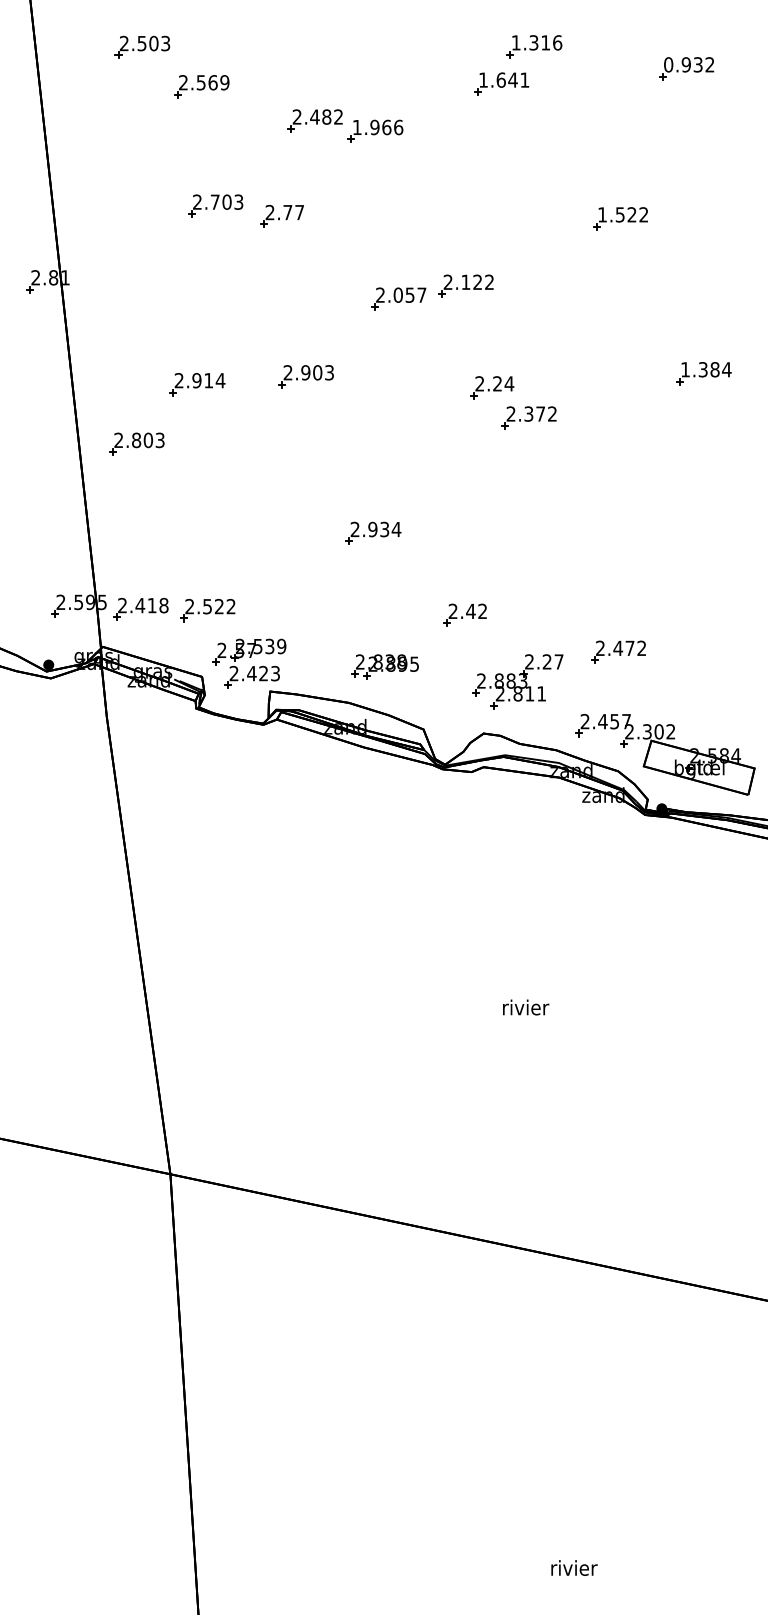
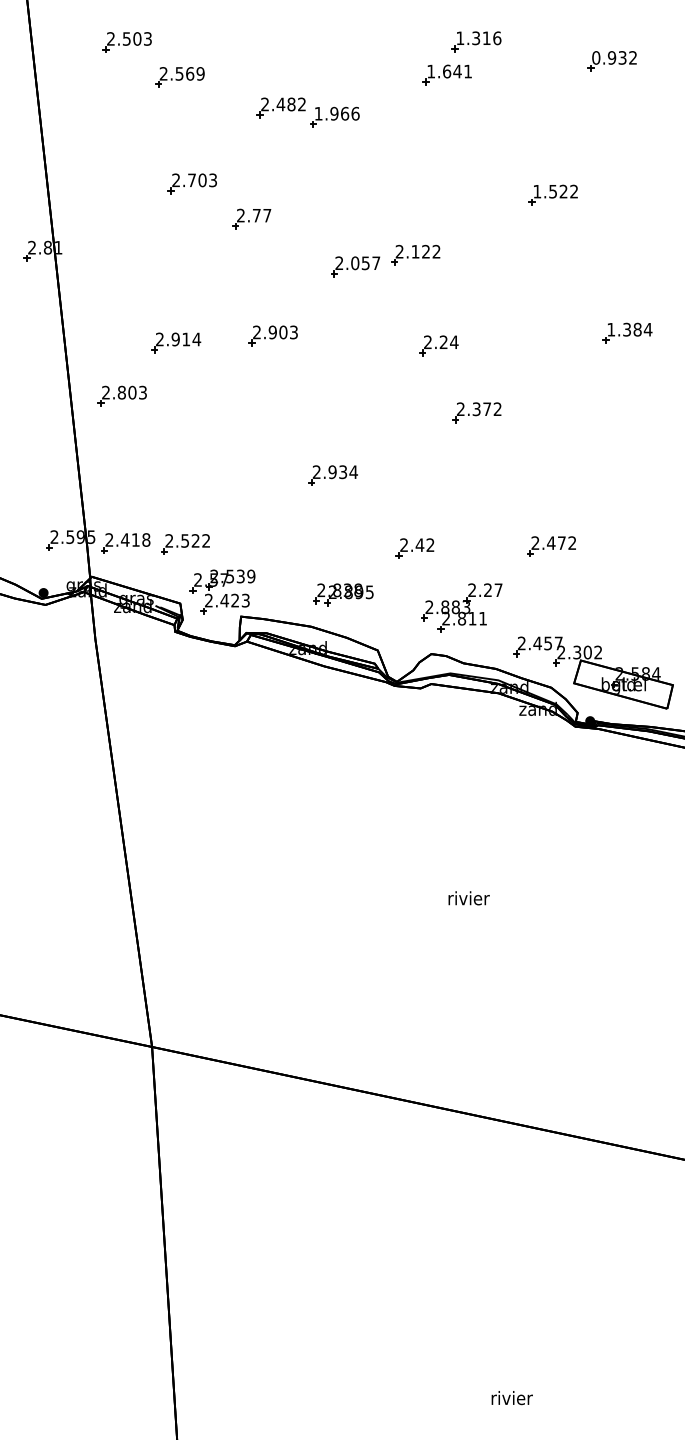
part: (281, 215) -> (251, 218), moved
part: (528, 417) -> (476, 412), moved
part: (618, 652) -> (551, 546), moved

